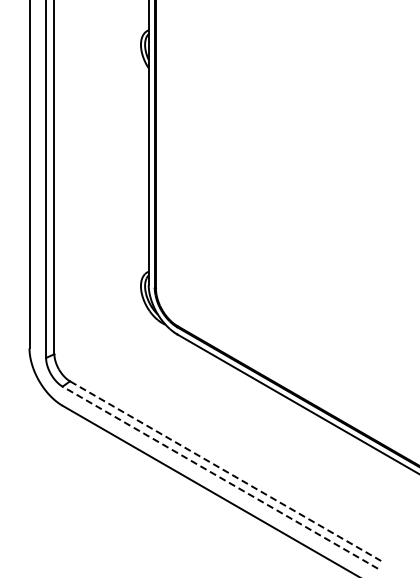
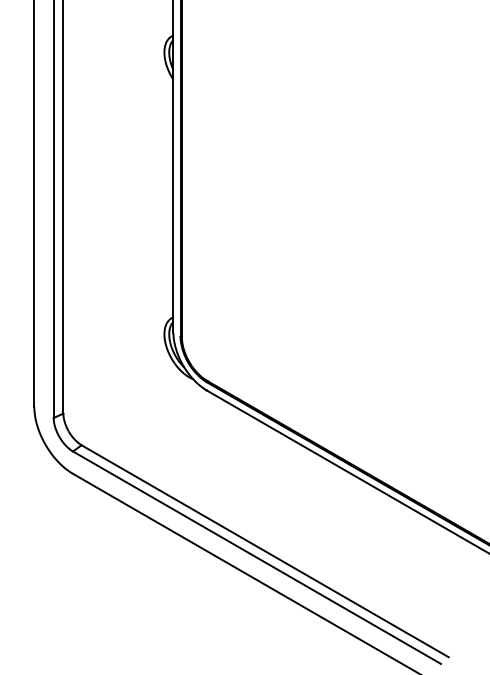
line: (227, 472) -> (265, 551), dashed -> solid
line: (219, 477) -> (256, 557), dashed -> solid

